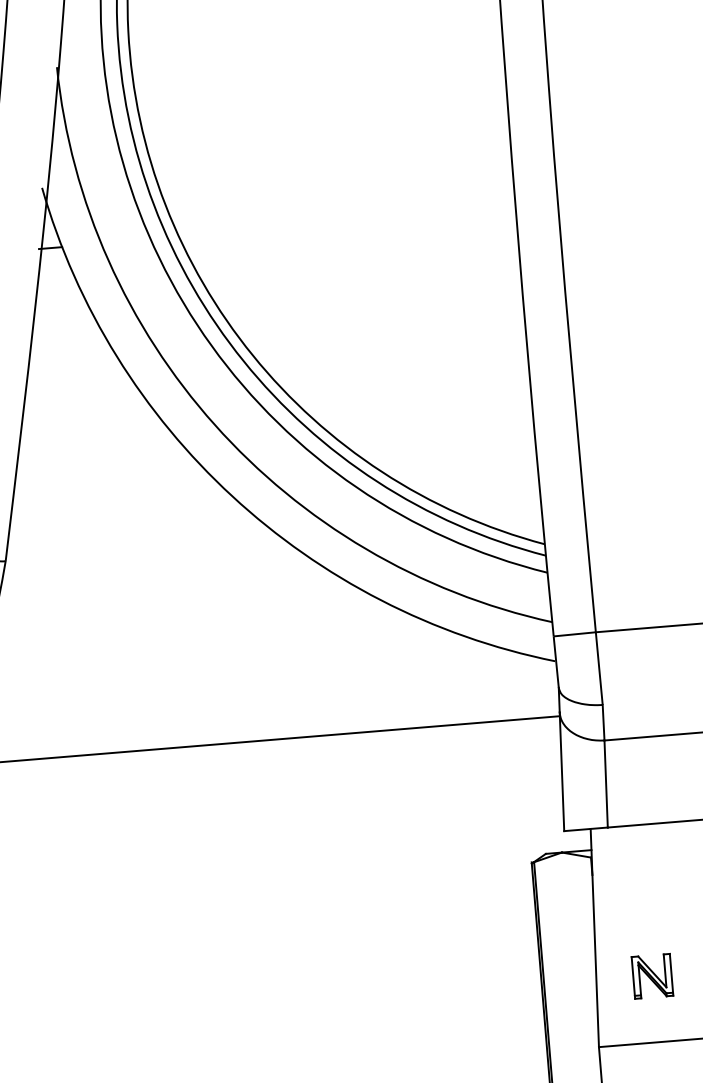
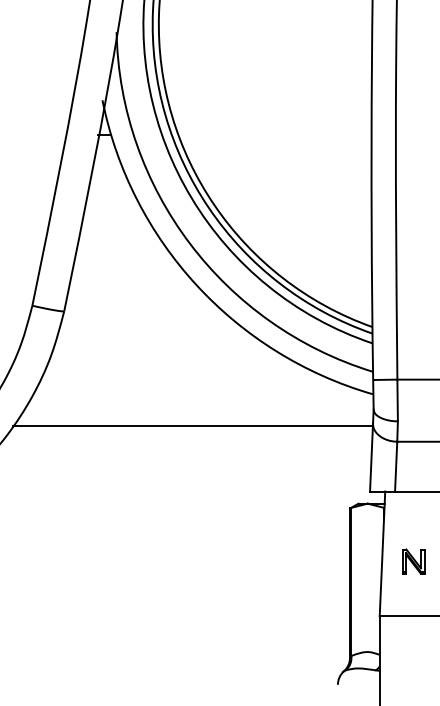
part: (652, 976) -> (413, 561), moved

